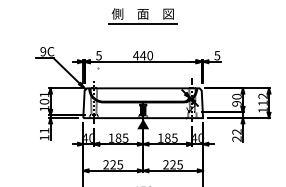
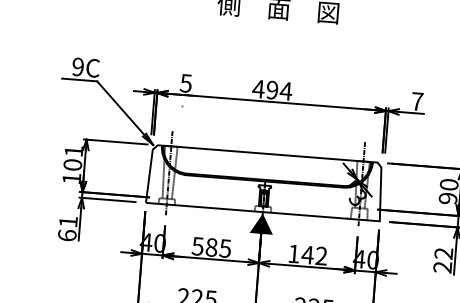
line: (143, 24) -> (277, 29), removed
text: (146, 55) -> (278, 90), 440 -> 494
text: (217, 55) -> (417, 101), 5 -> 7
text: (44, 137) -> (67, 234), 11 -> 61
text: (111, 137) -> (198, 245), 185 -> 585
text: (170, 137) -> (313, 254), 185 -> 142

